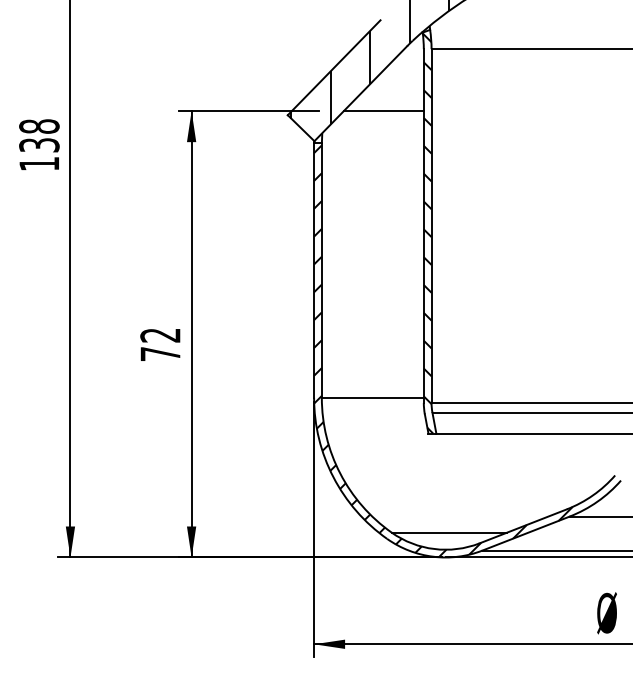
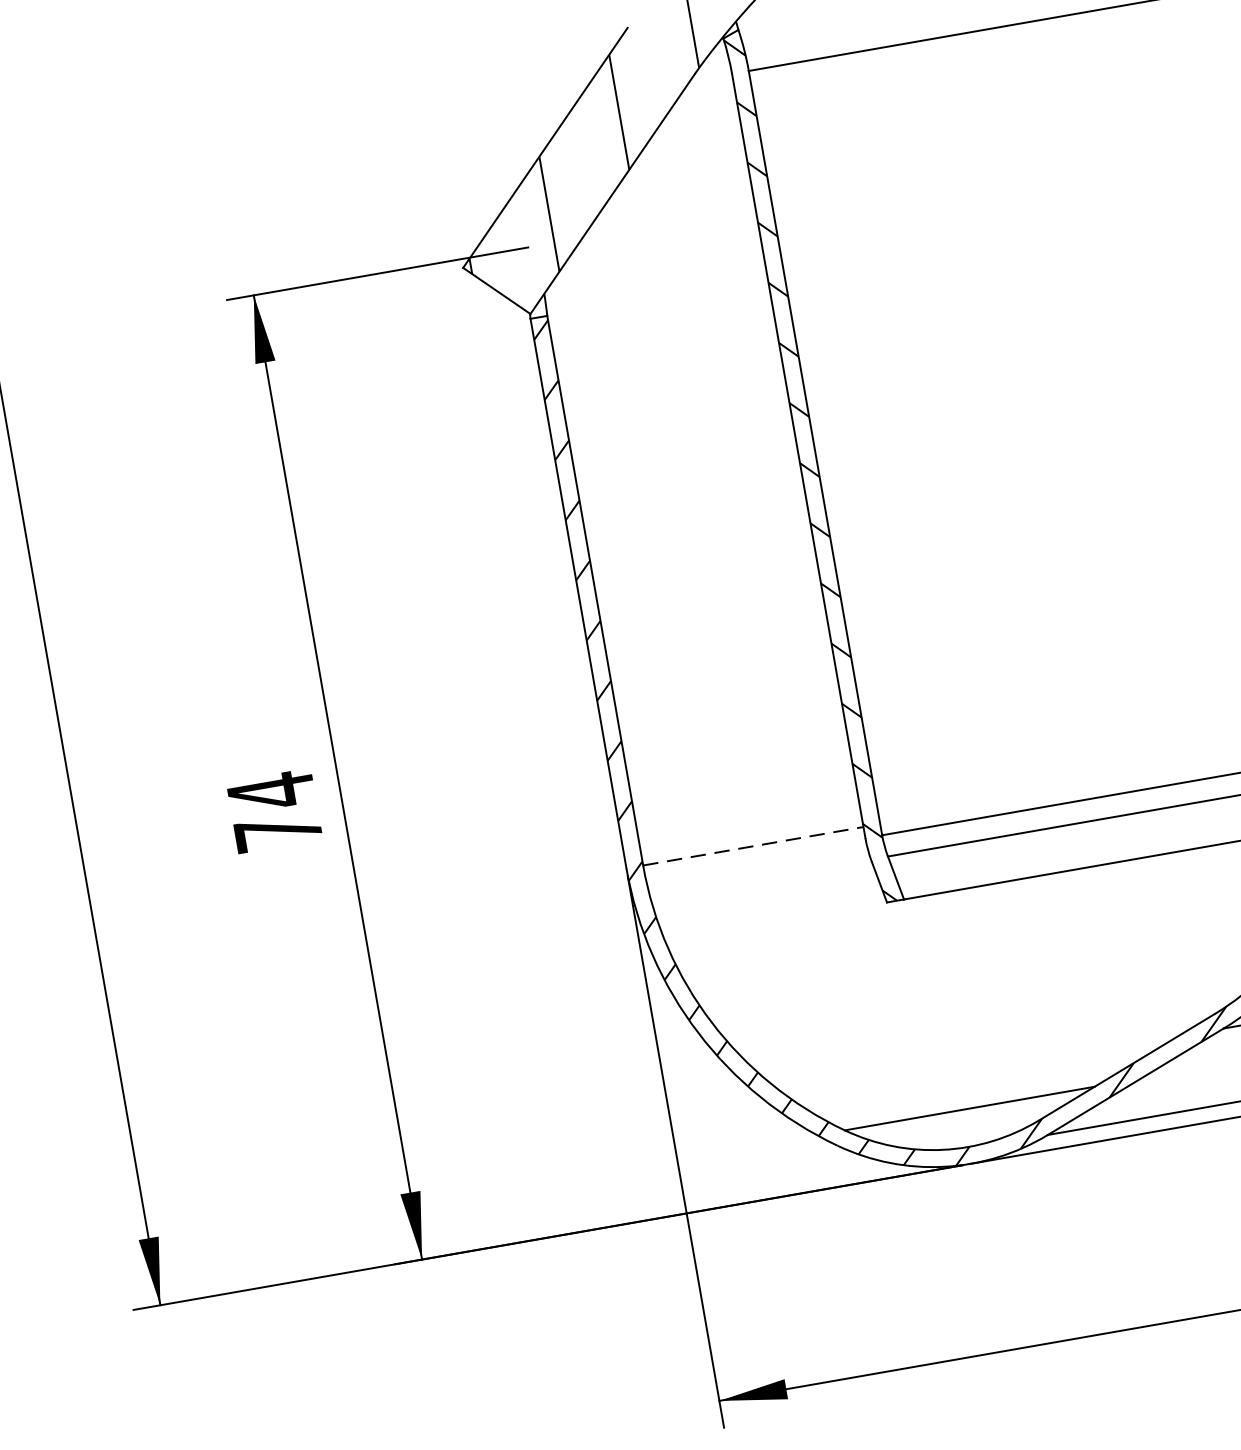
line: (383, 111) -> (668, 223), removed
text: (160, 335) -> (271, 791), 72 -> 74
line: (372, 397) -> (752, 845), solid -> dashed

